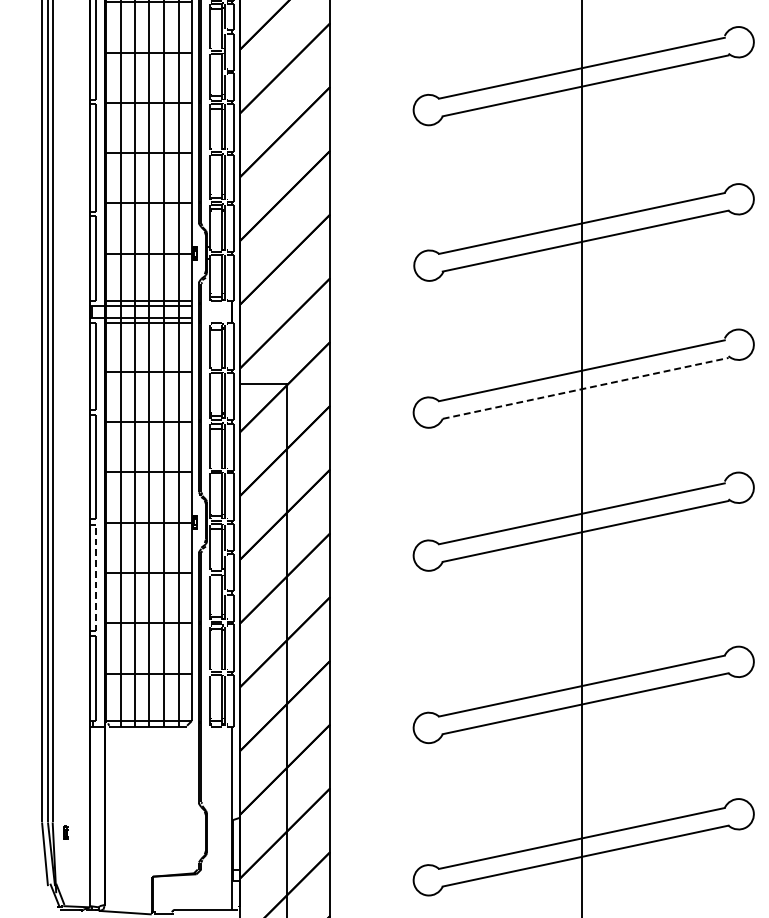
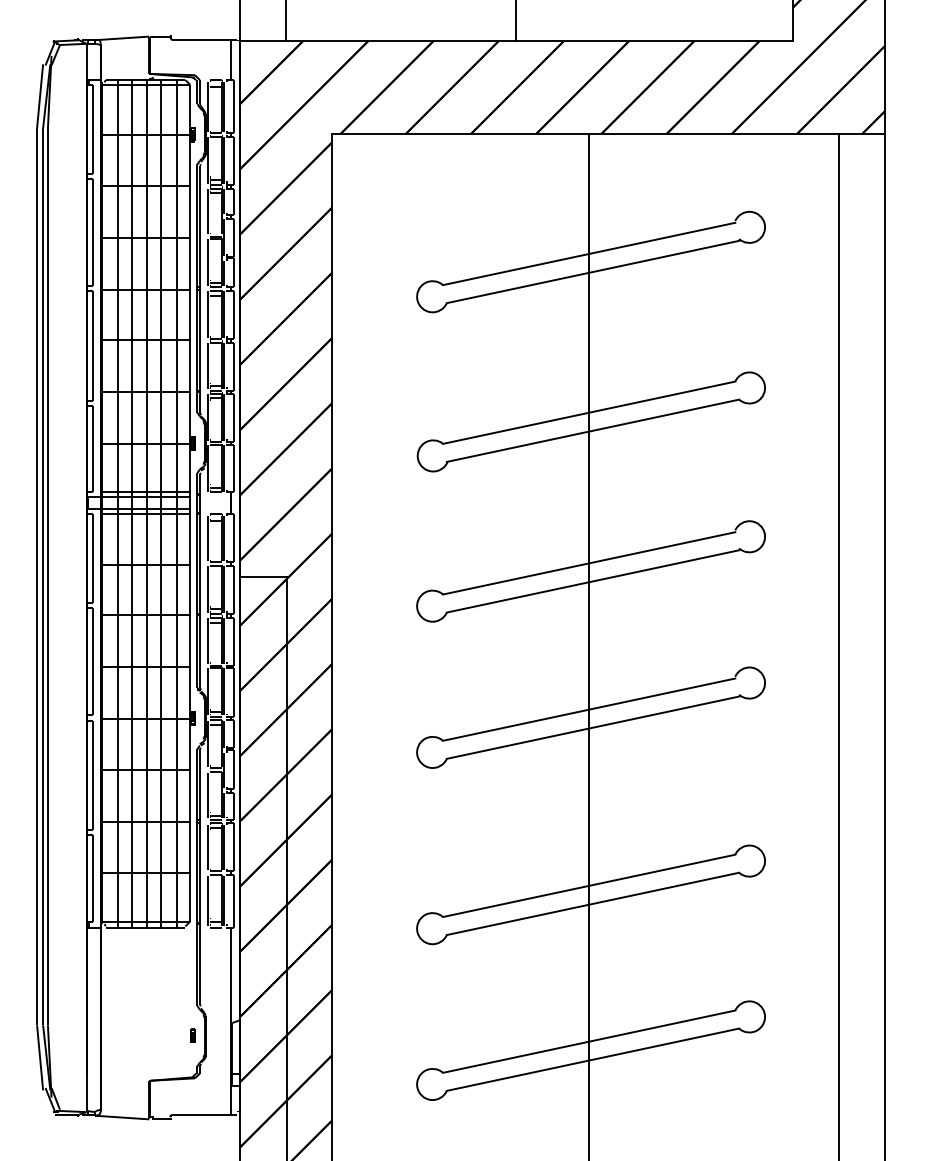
line: (586, 388) -> (593, 581), dashed -> solid
line: (96, 578) -> (92, 775), dashed -> solid
part: (64, 832) -> (192, 1035), moved

